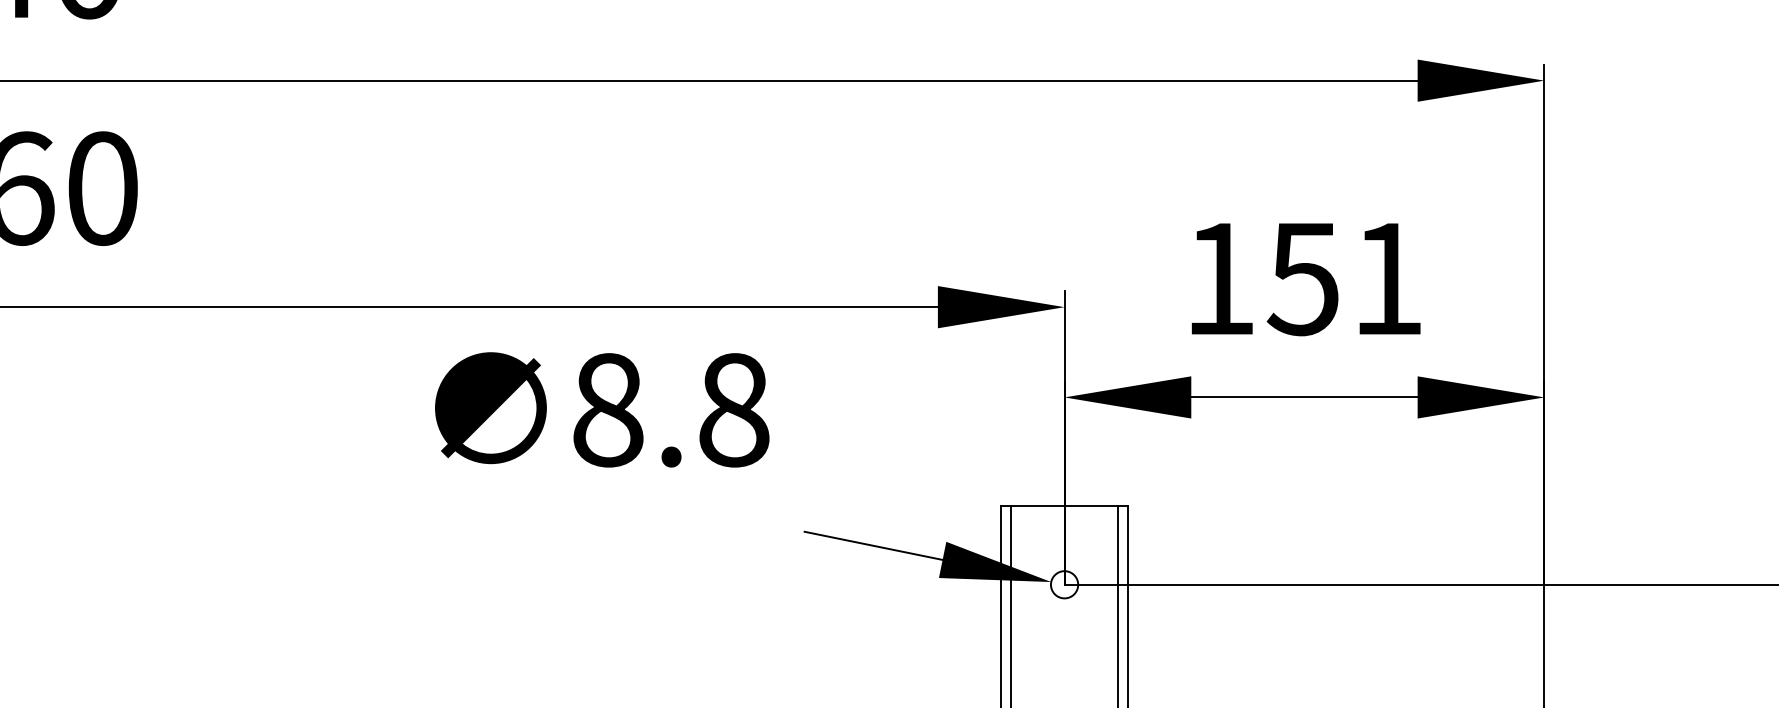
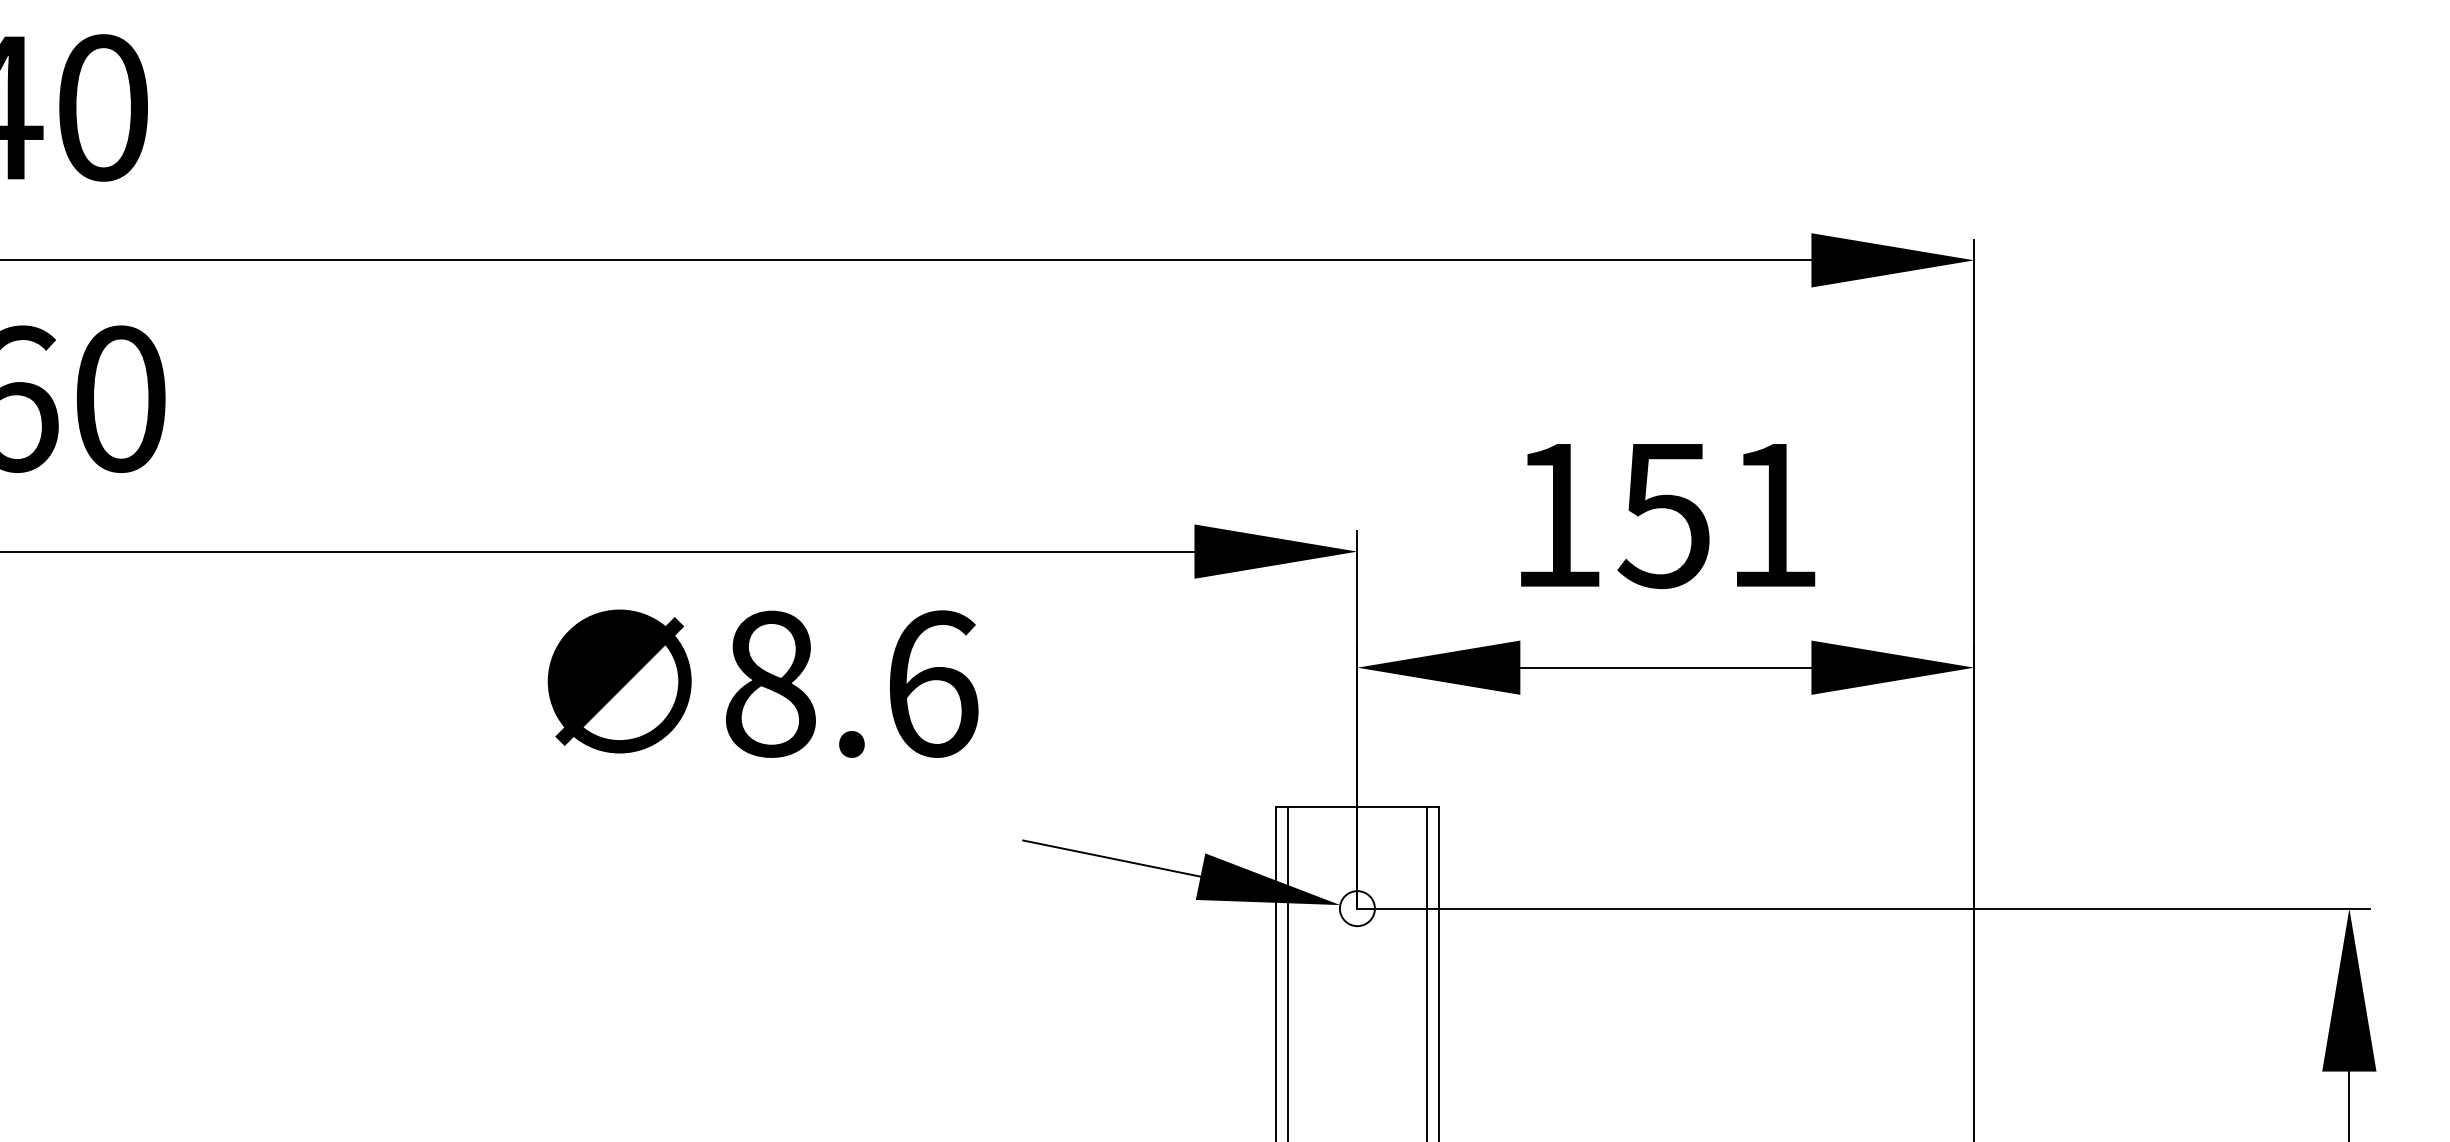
text: (734, 409) -> (933, 683), 8.8 -> 8.6

